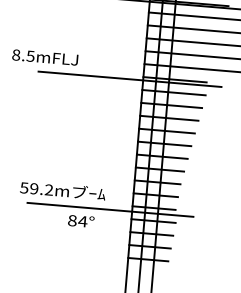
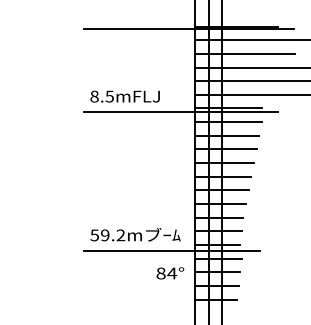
text: (44, 57) -> (124, 96), moved
text: (62, 190) -> (135, 234), moved
text: (81, 221) -> (170, 273), moved

